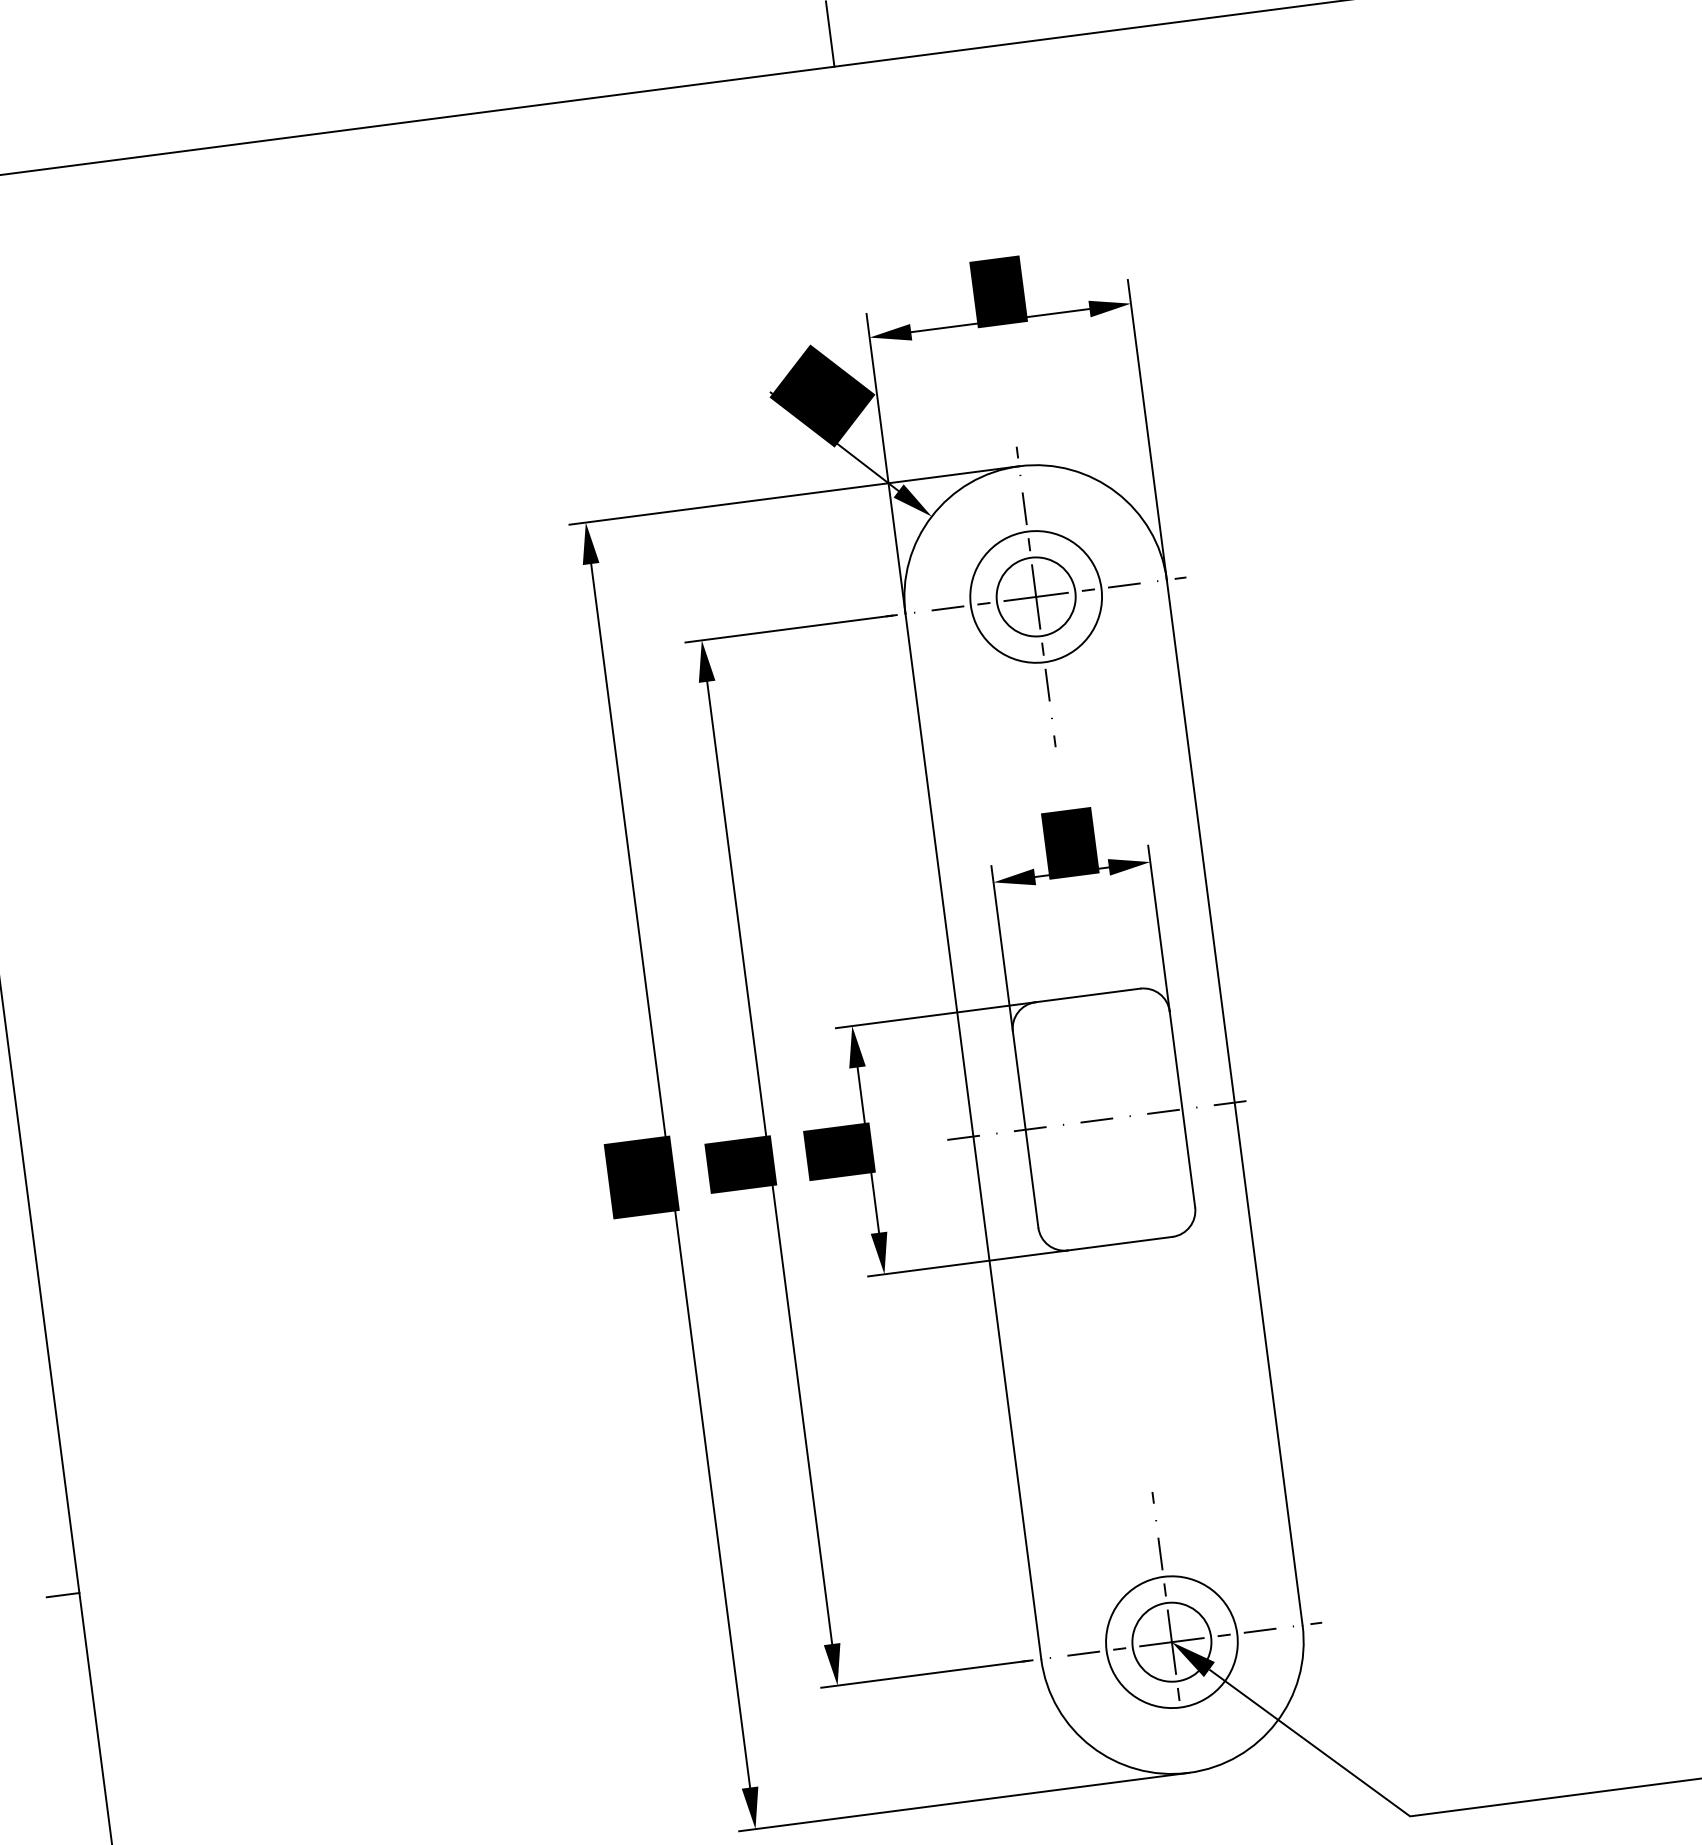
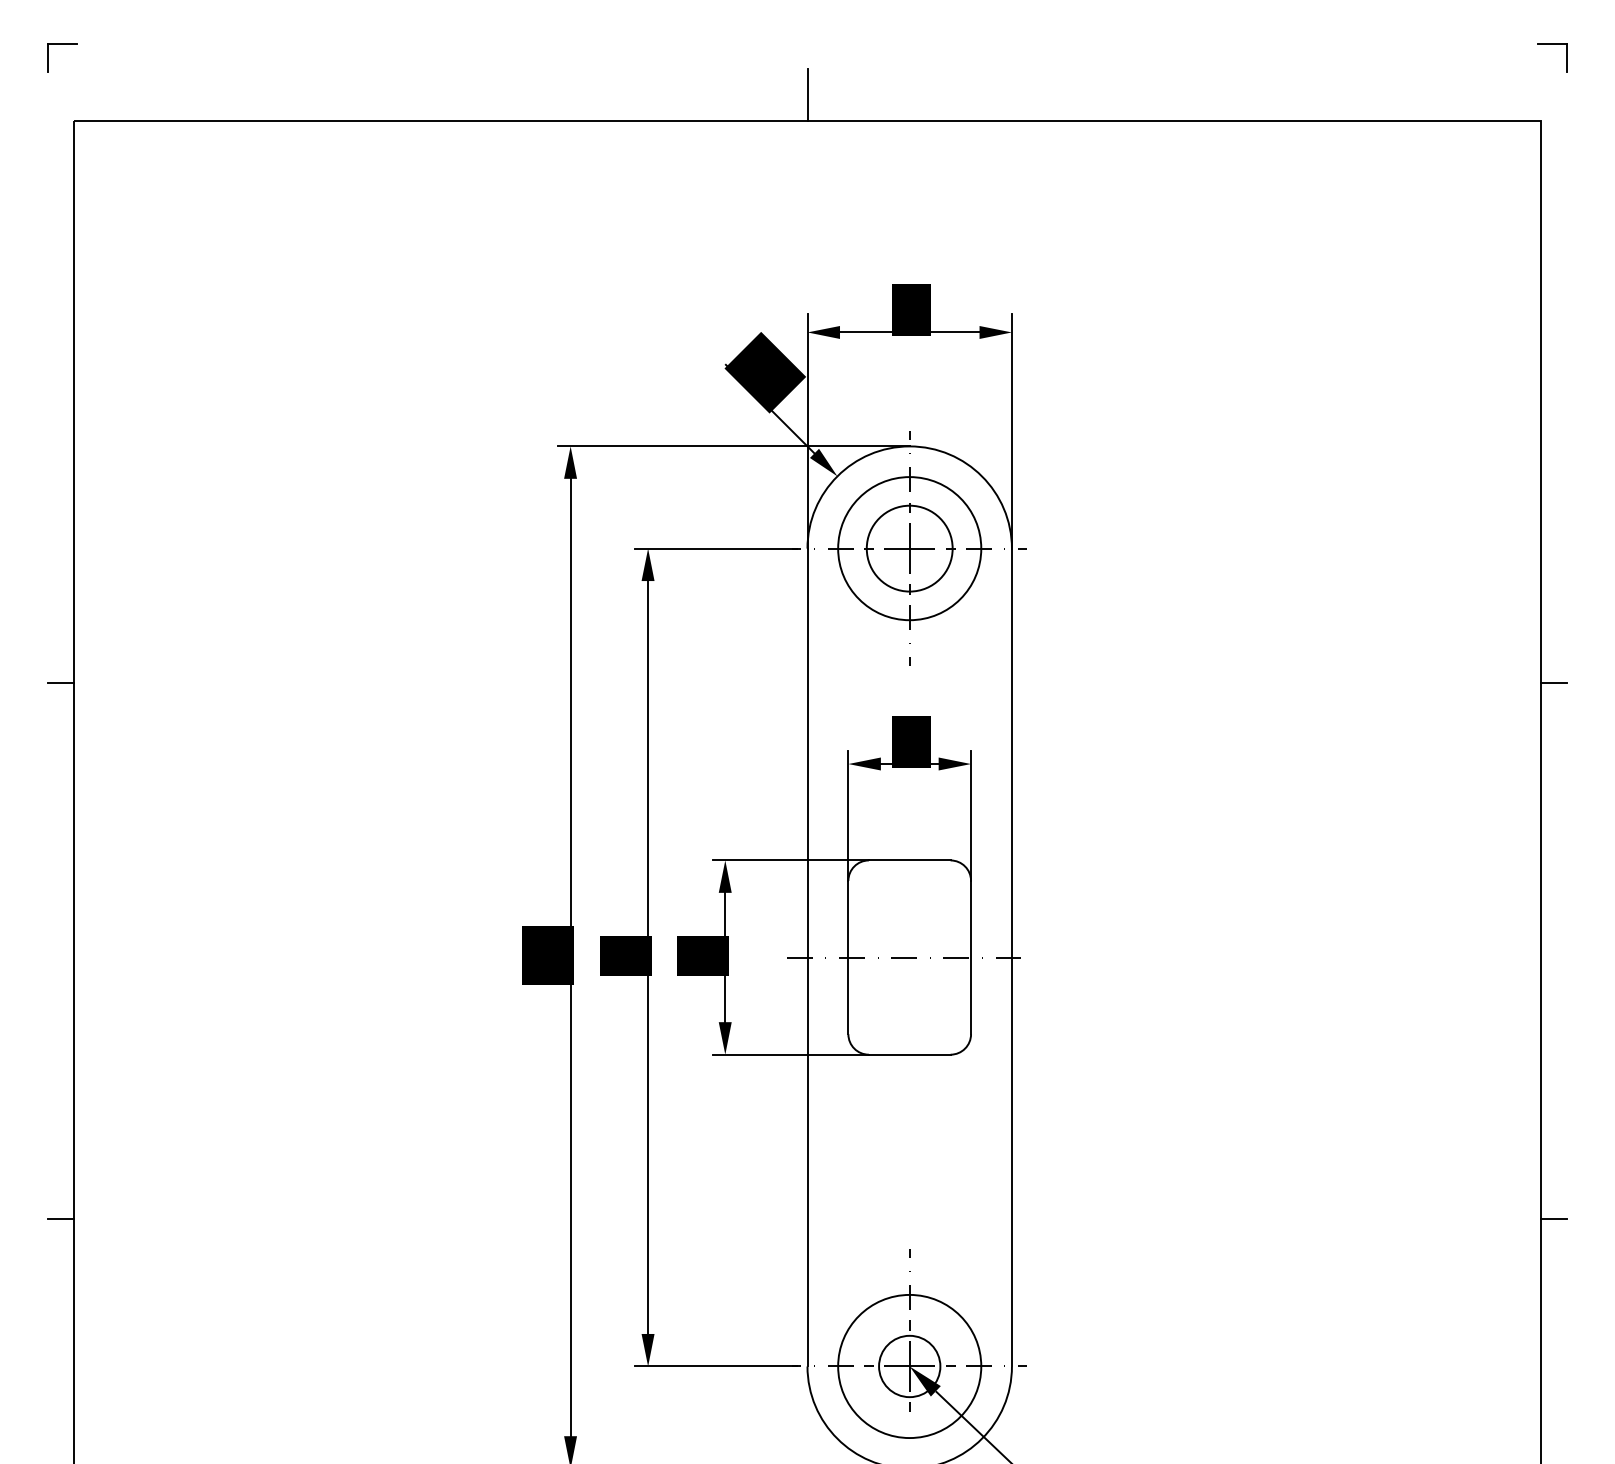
circle: (1035, 596) -> (909, 548), size x1.4
circle: (1035, 596) -> (909, 548), size x1.4
circle: (1171, 1642) -> (909, 1366), size x1.4

